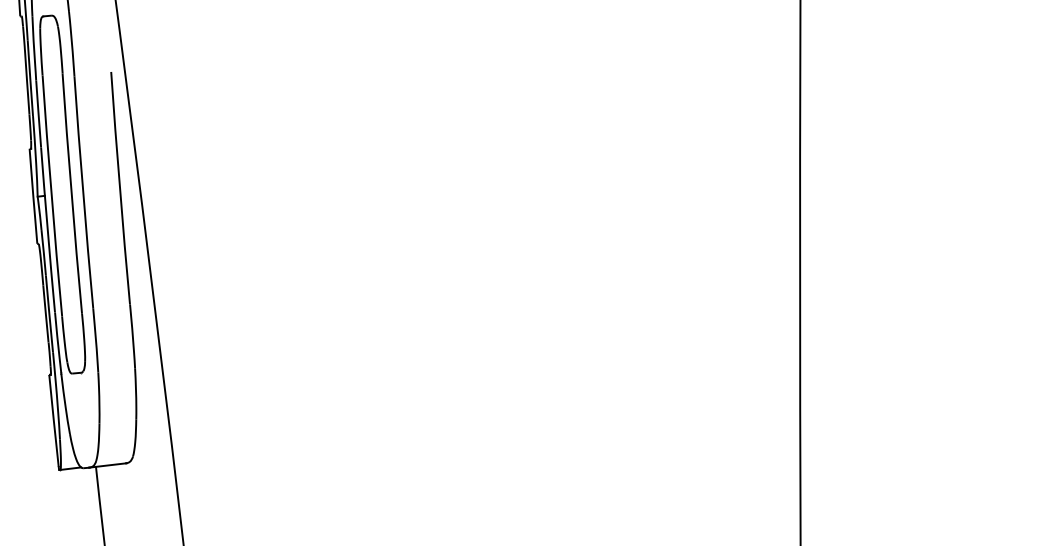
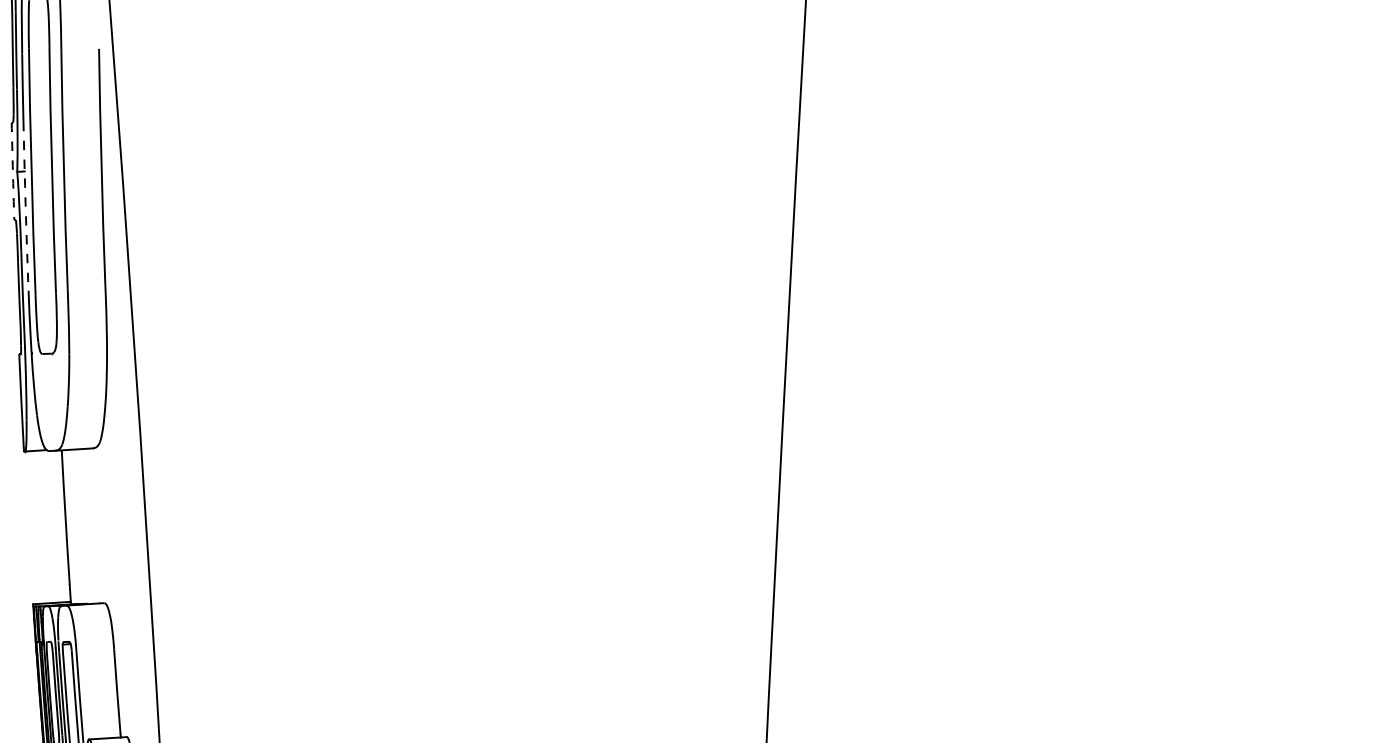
arc: (32, 196) -> (12, 171), solid -> dashed
arc: (47, 230) -> (25, 206), solid -> dashed

